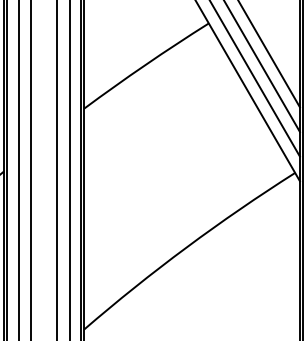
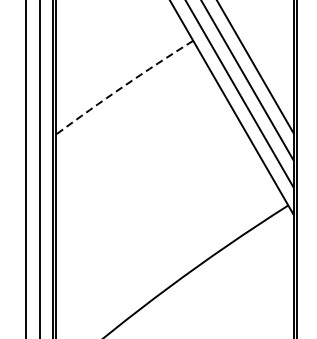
arc: (145, 64) -> (123, 86), solid -> dashed

